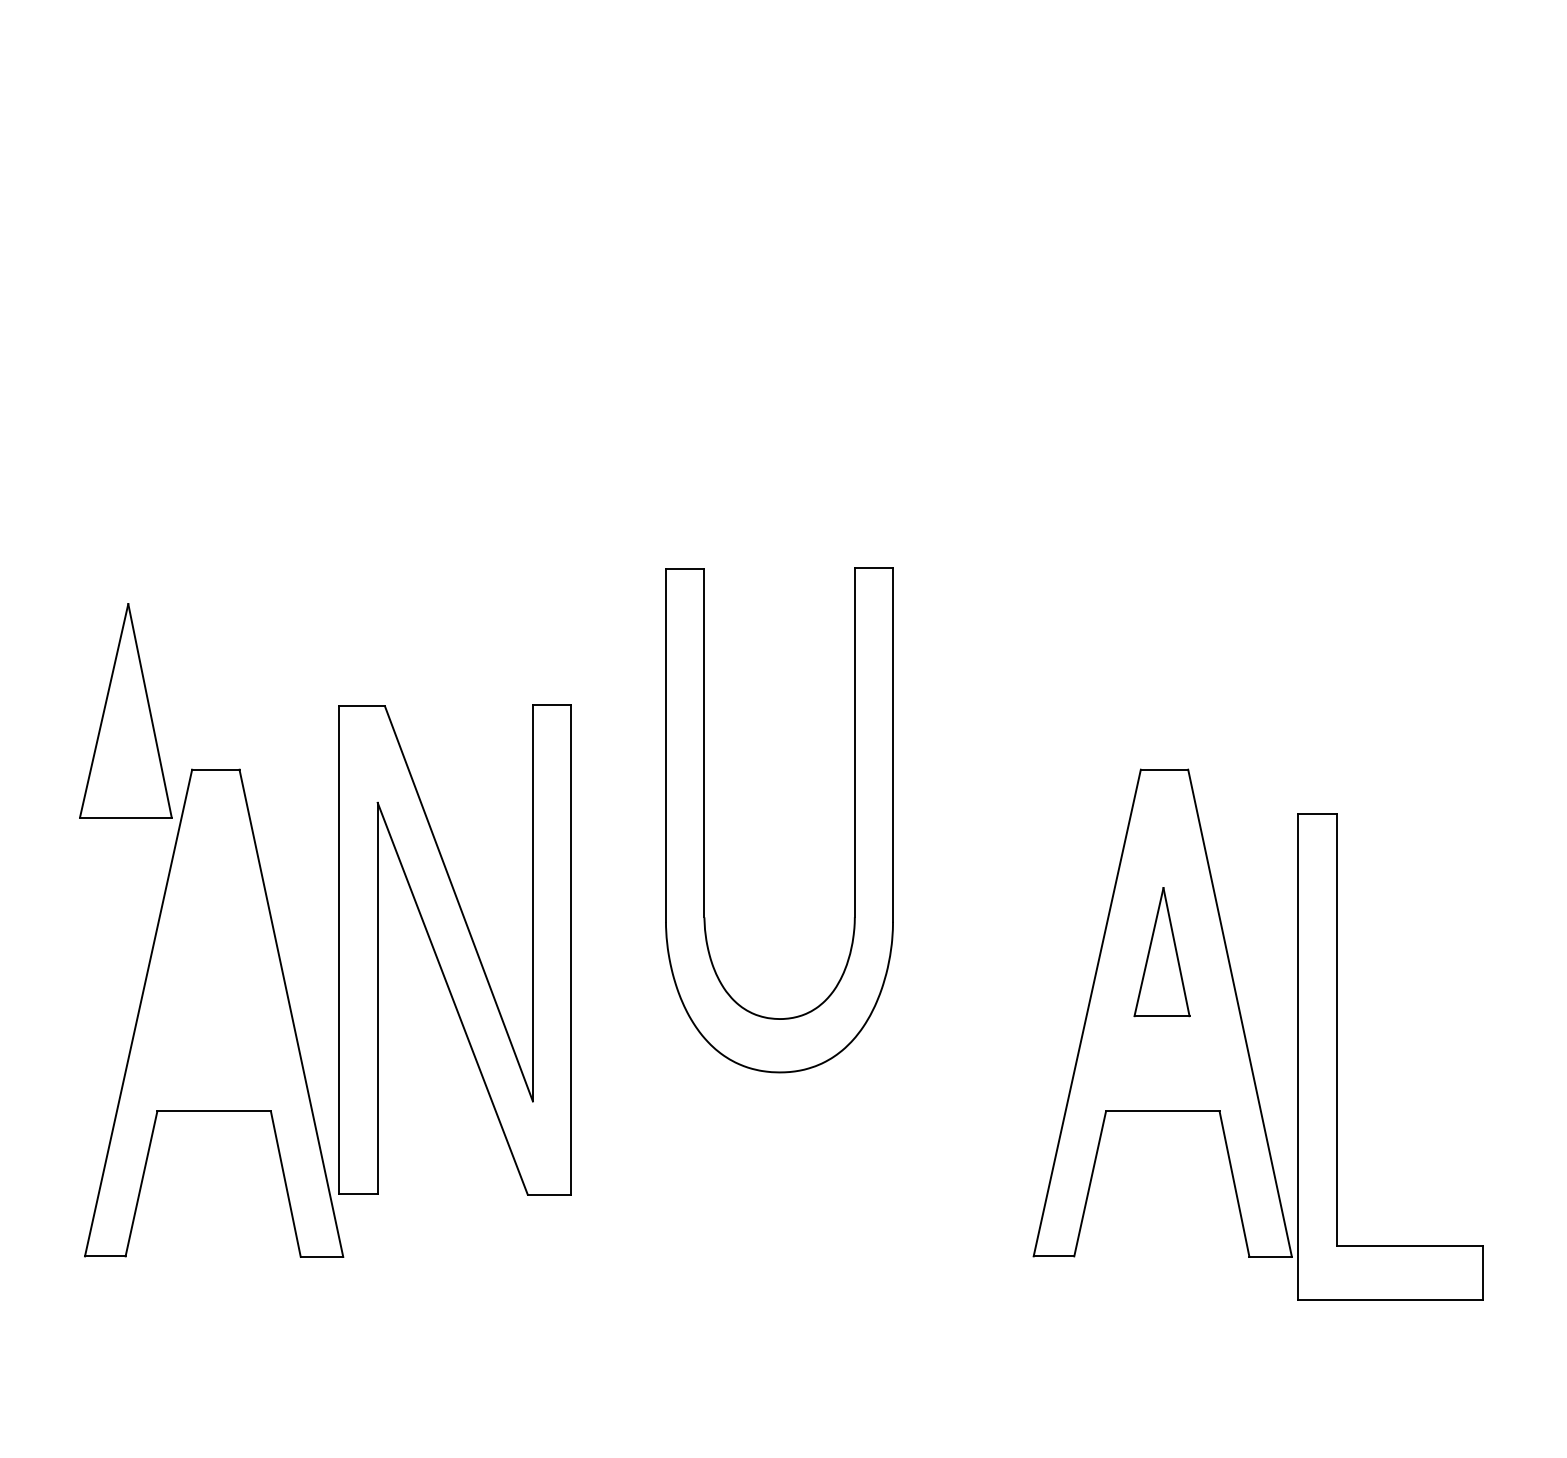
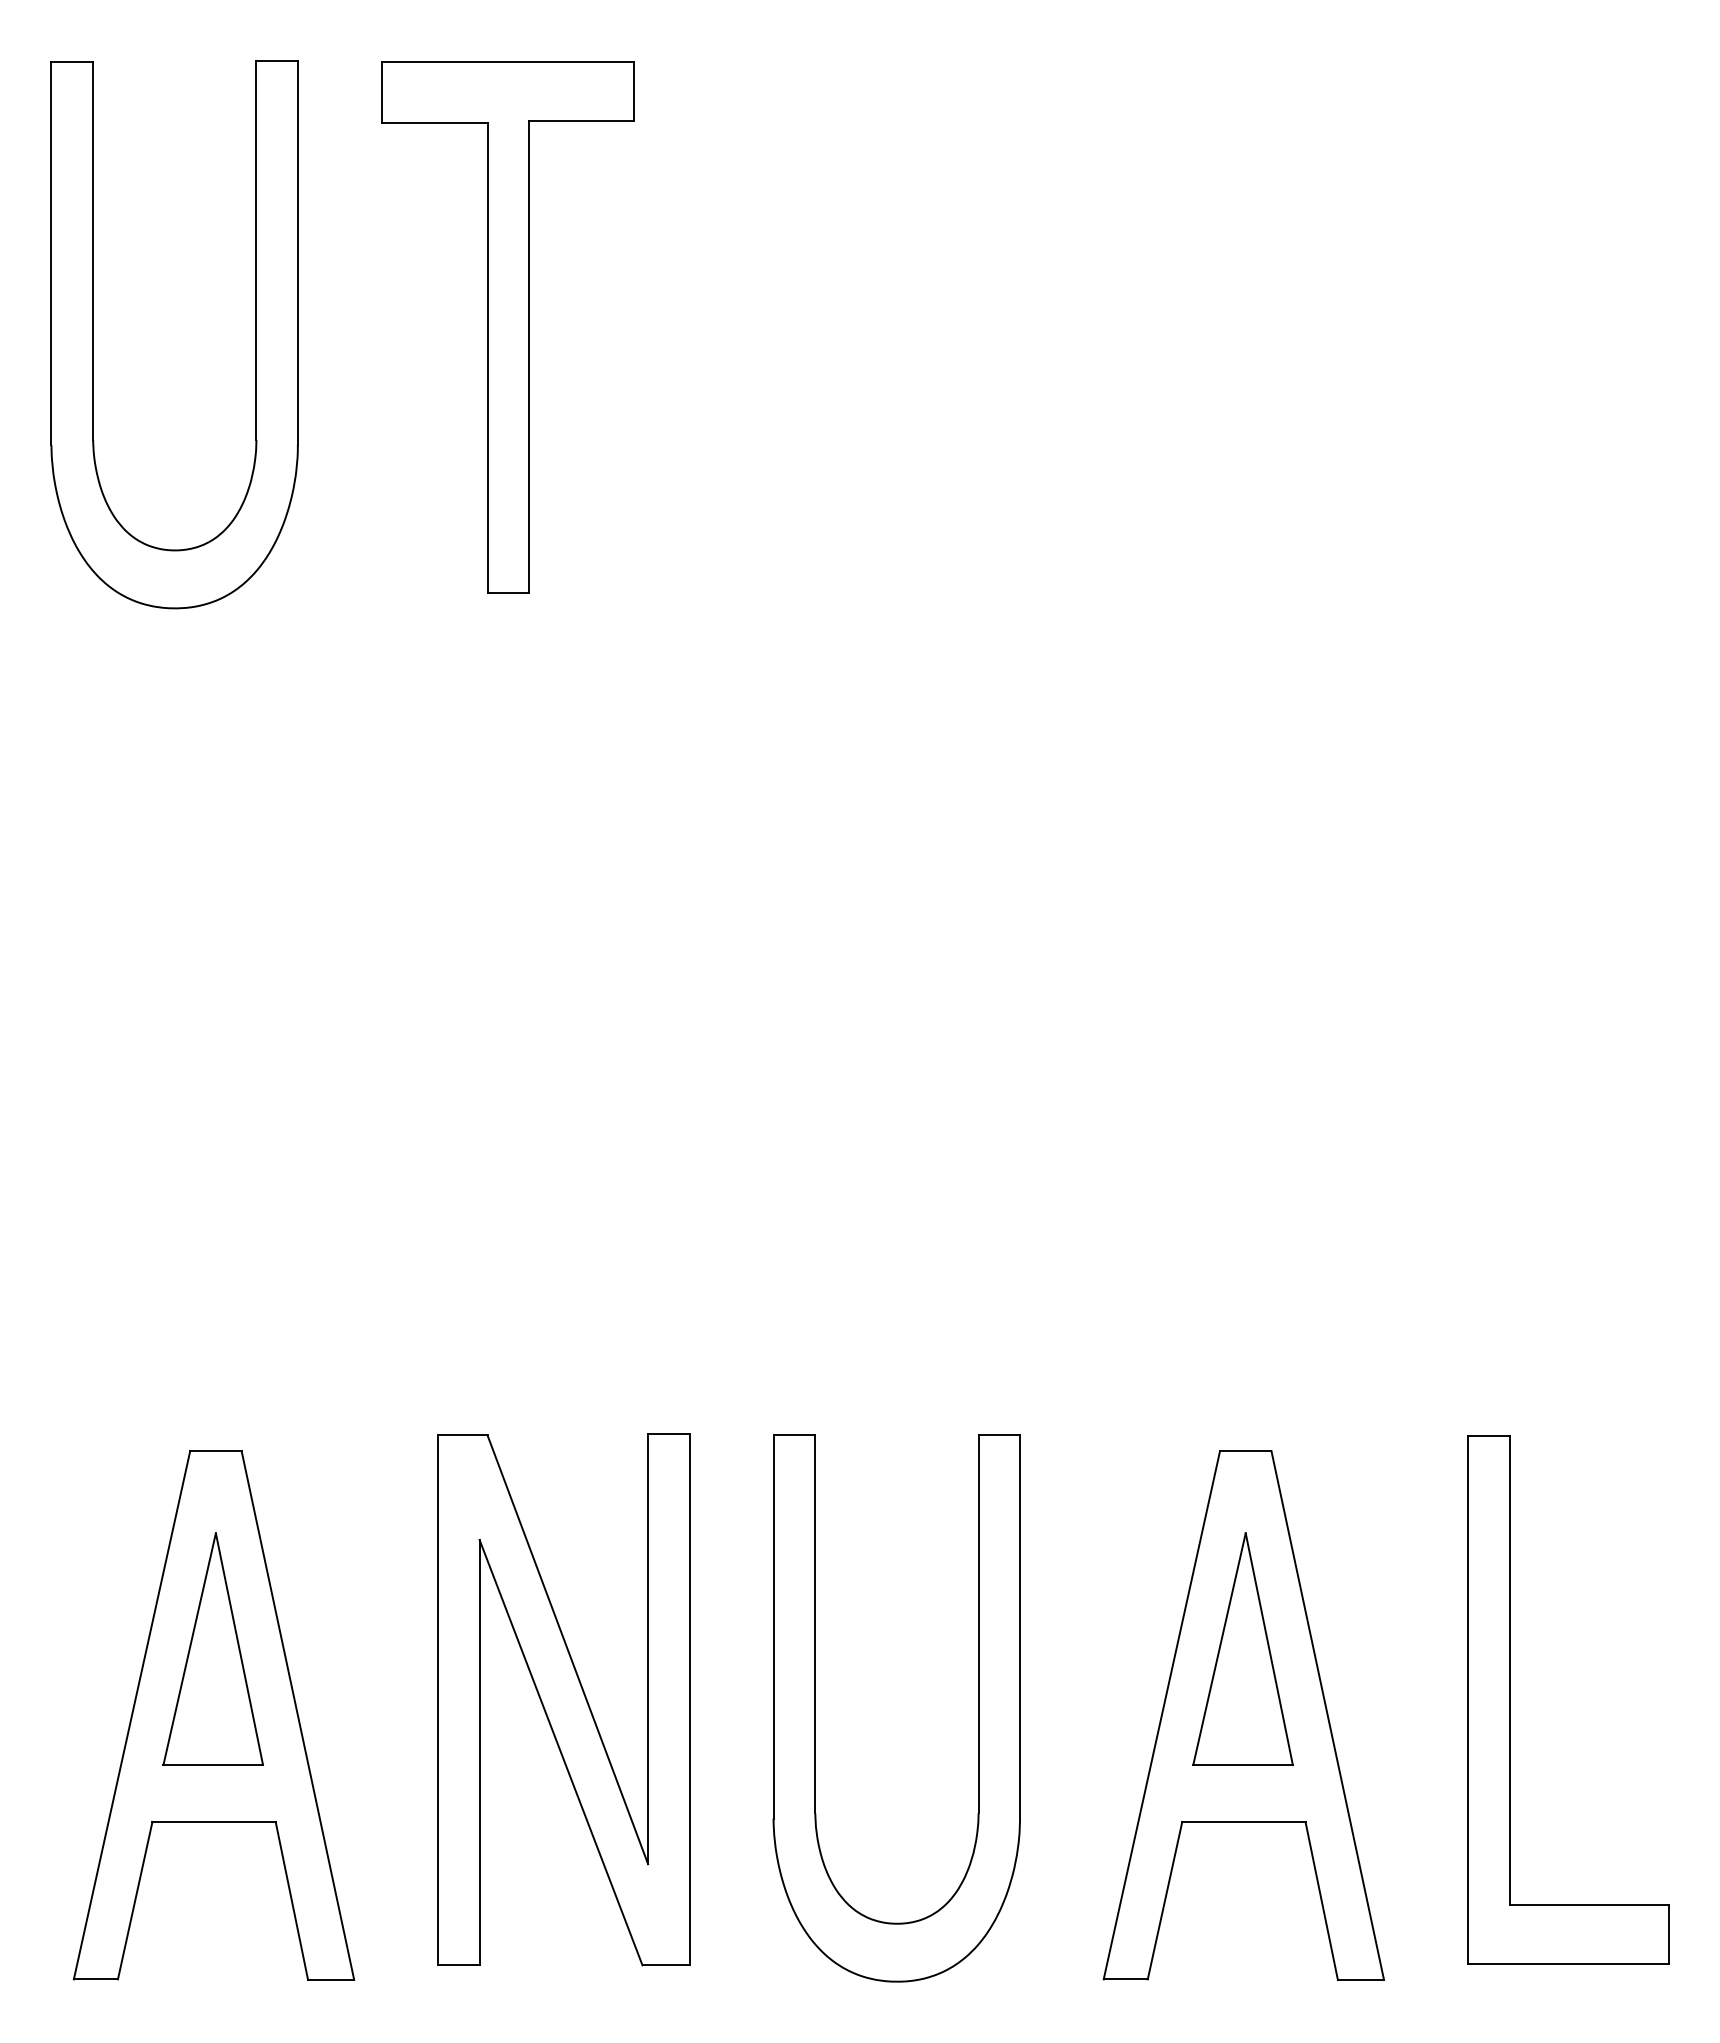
part: (125, 710) -> (212, 1648), moved
part: (704, 820) -> (815, 1708), moved
part: (454, 949) -> (563, 1699), moved
part: (1161, 951) -> (1242, 1648), size x1.67
part: (1337, 1056) -> (1510, 1699), moved

